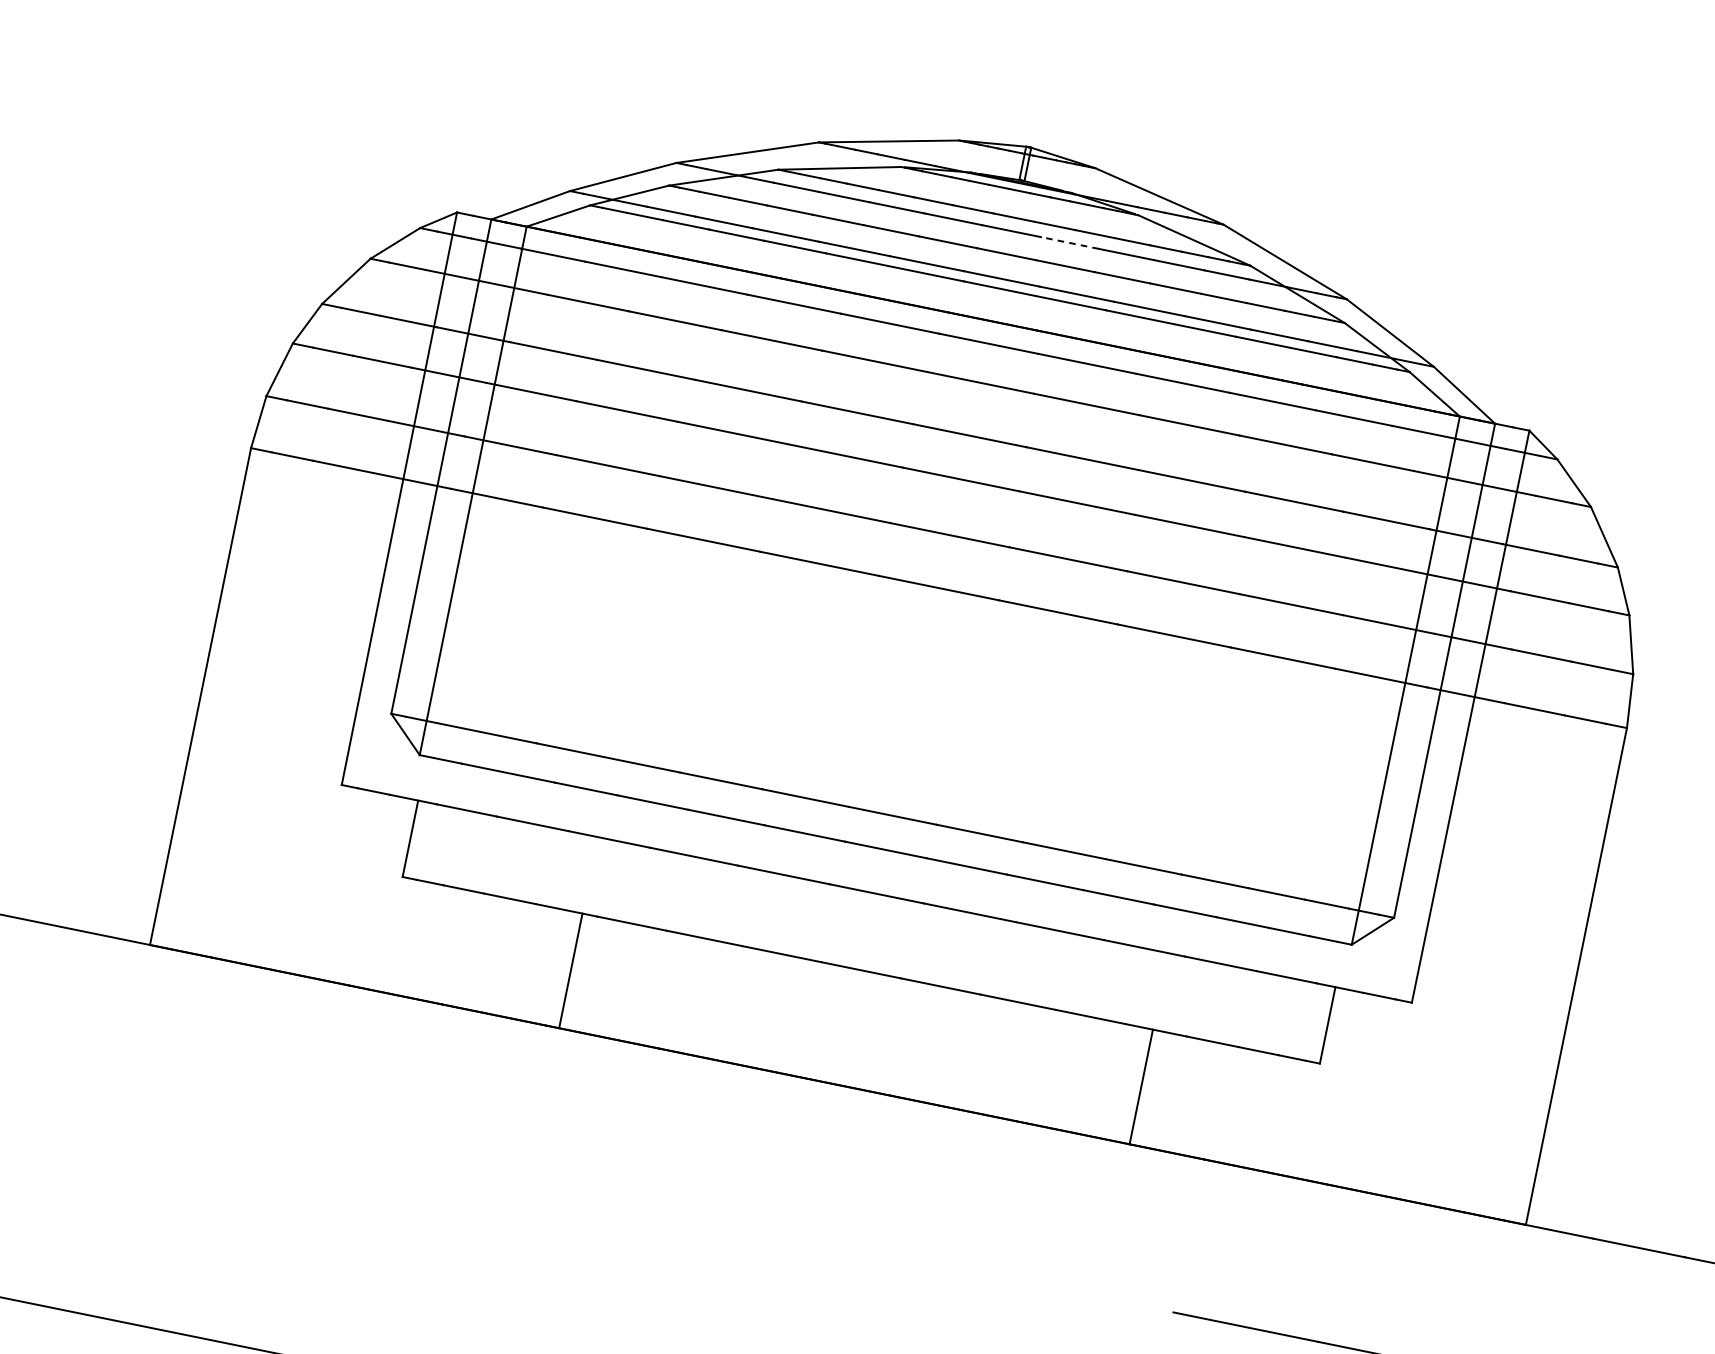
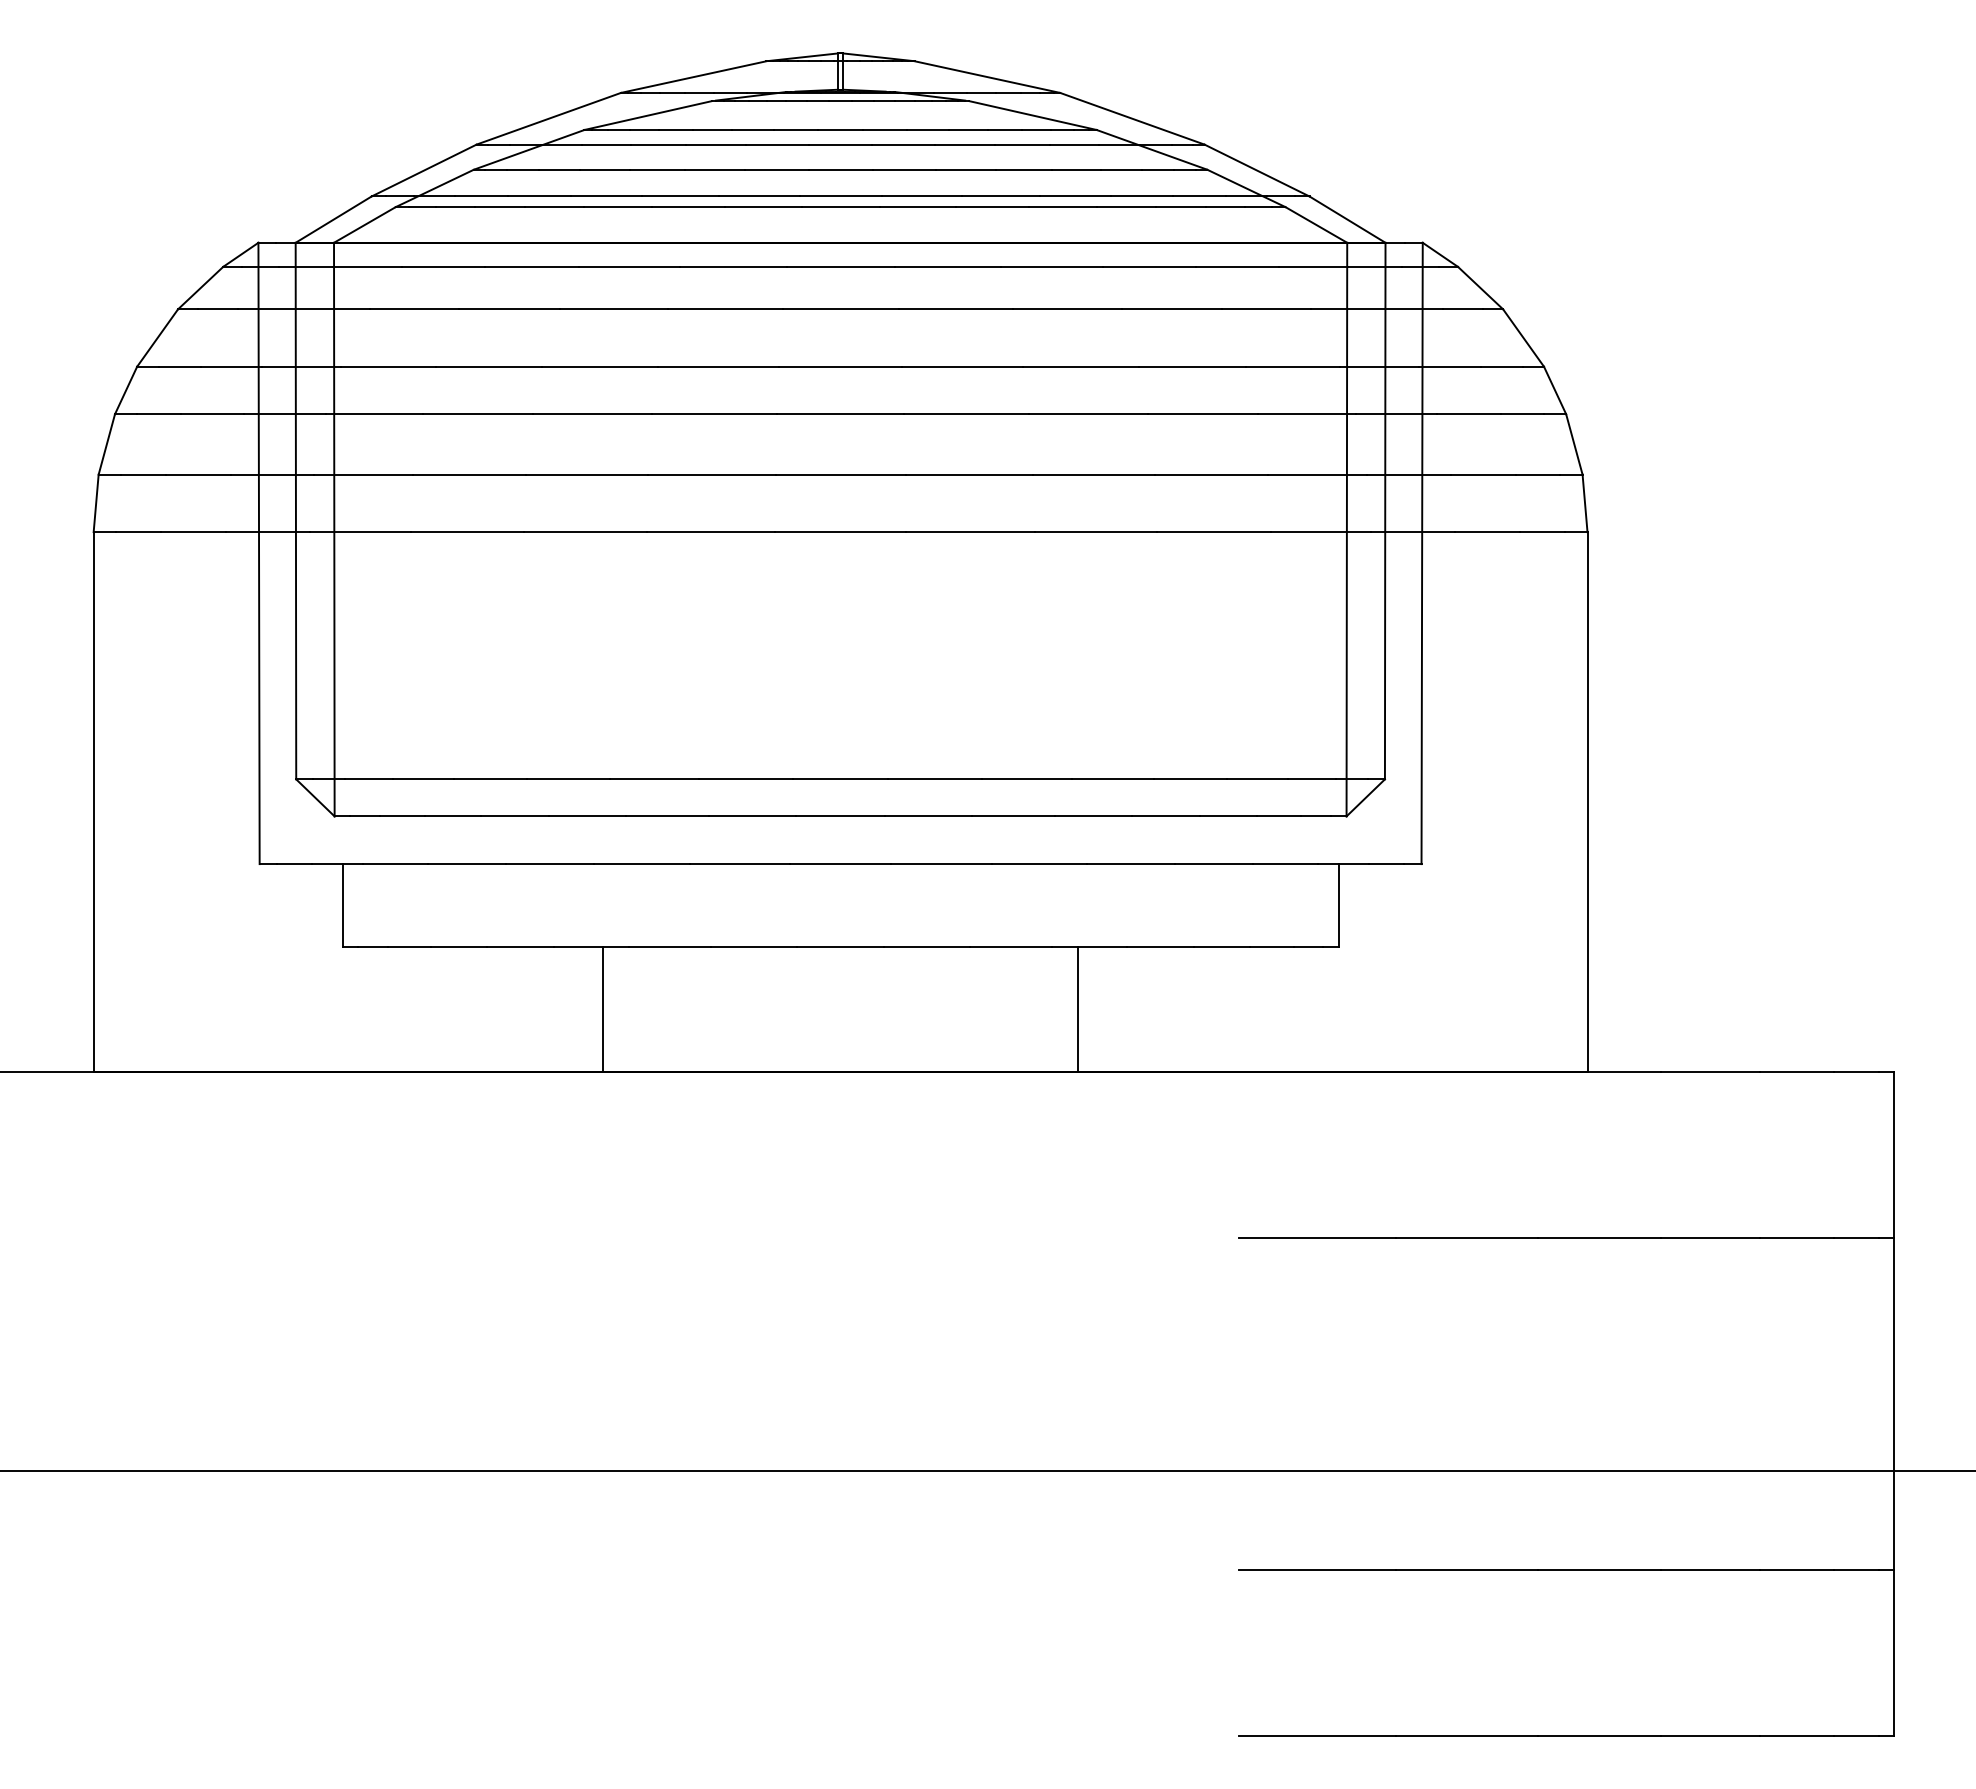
line: (1069, 242) -> (903, 144), dashed -> solid
line: (570, 970) -> (602, 1009), moved
line: (1141, 1087) -> (1078, 1009), moved

